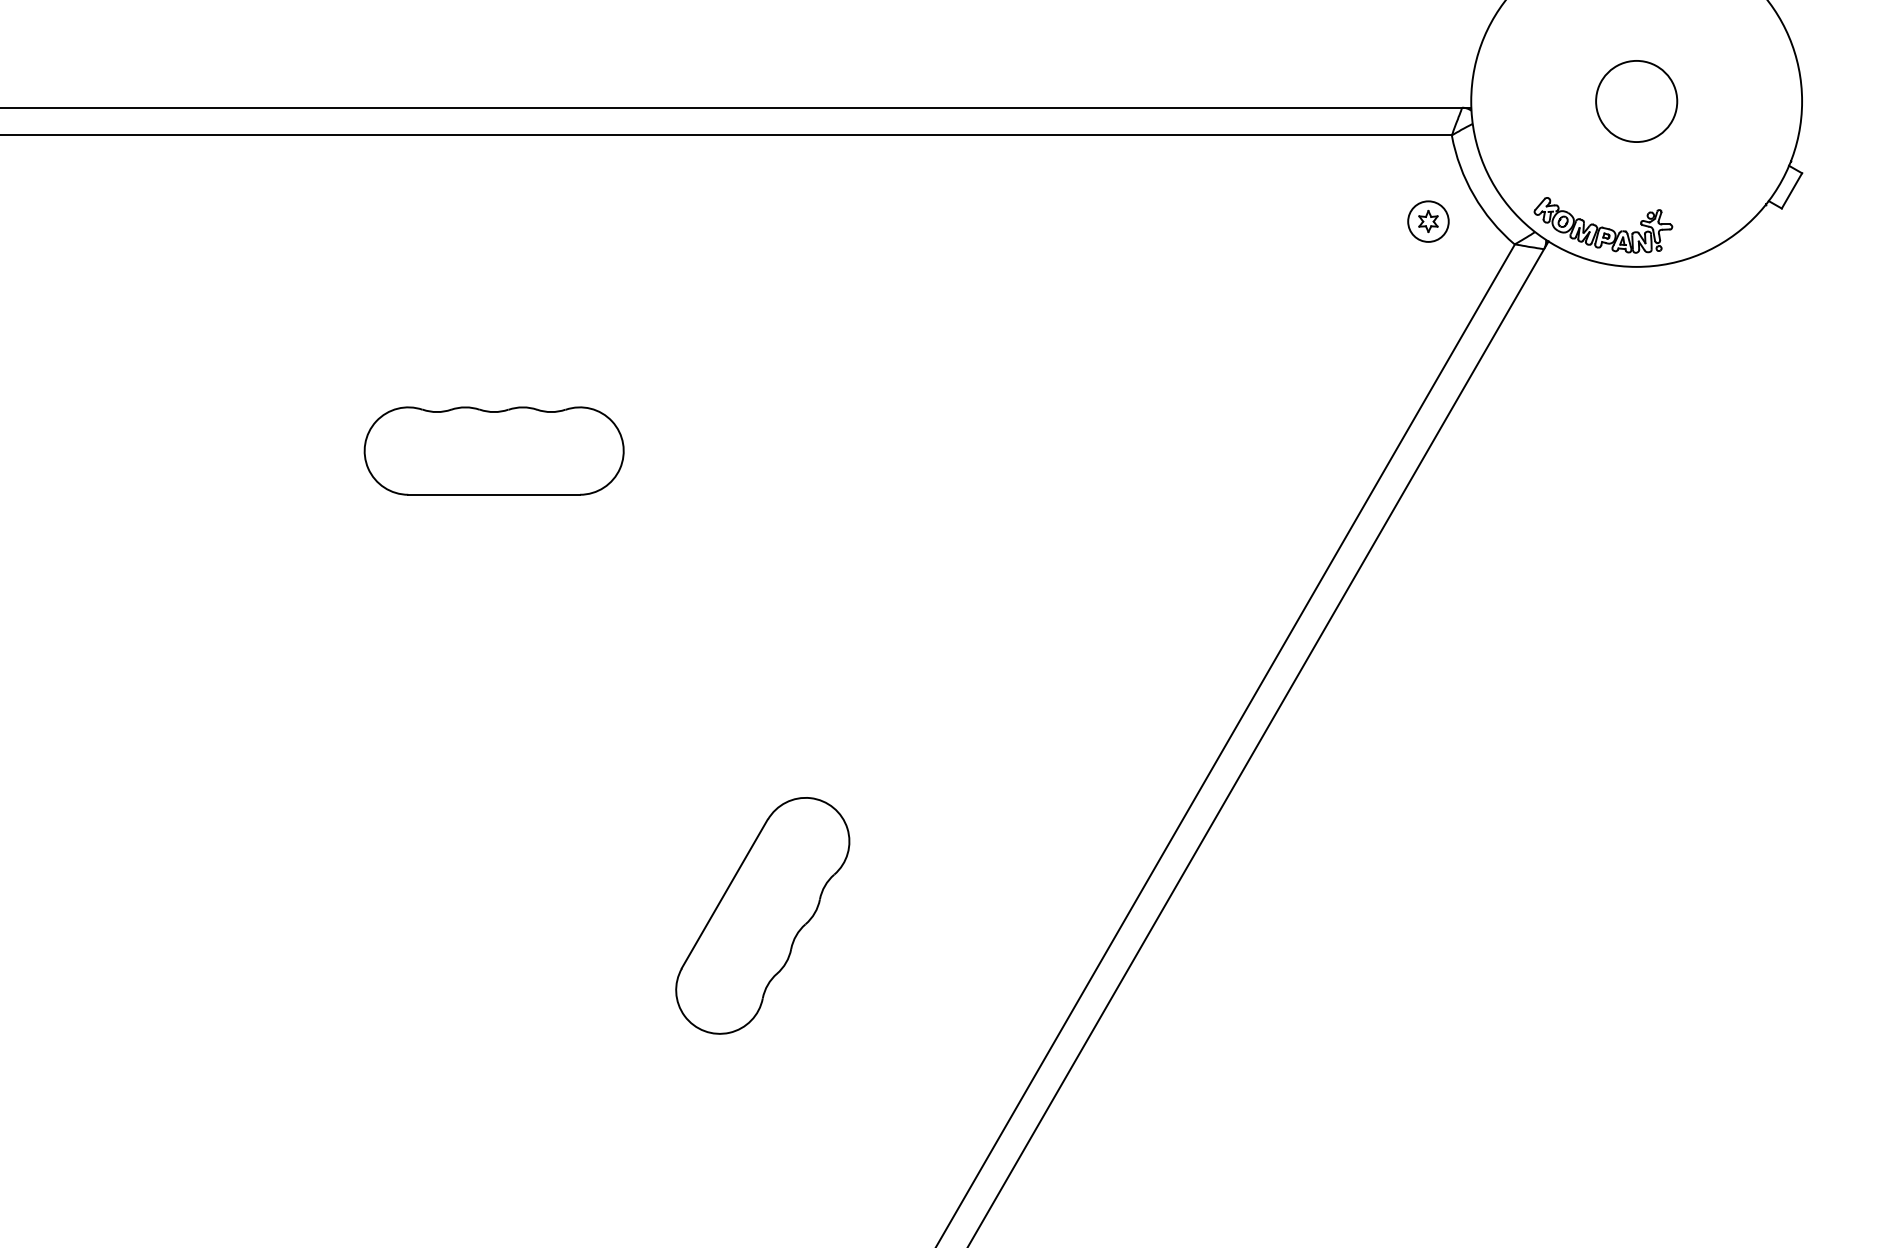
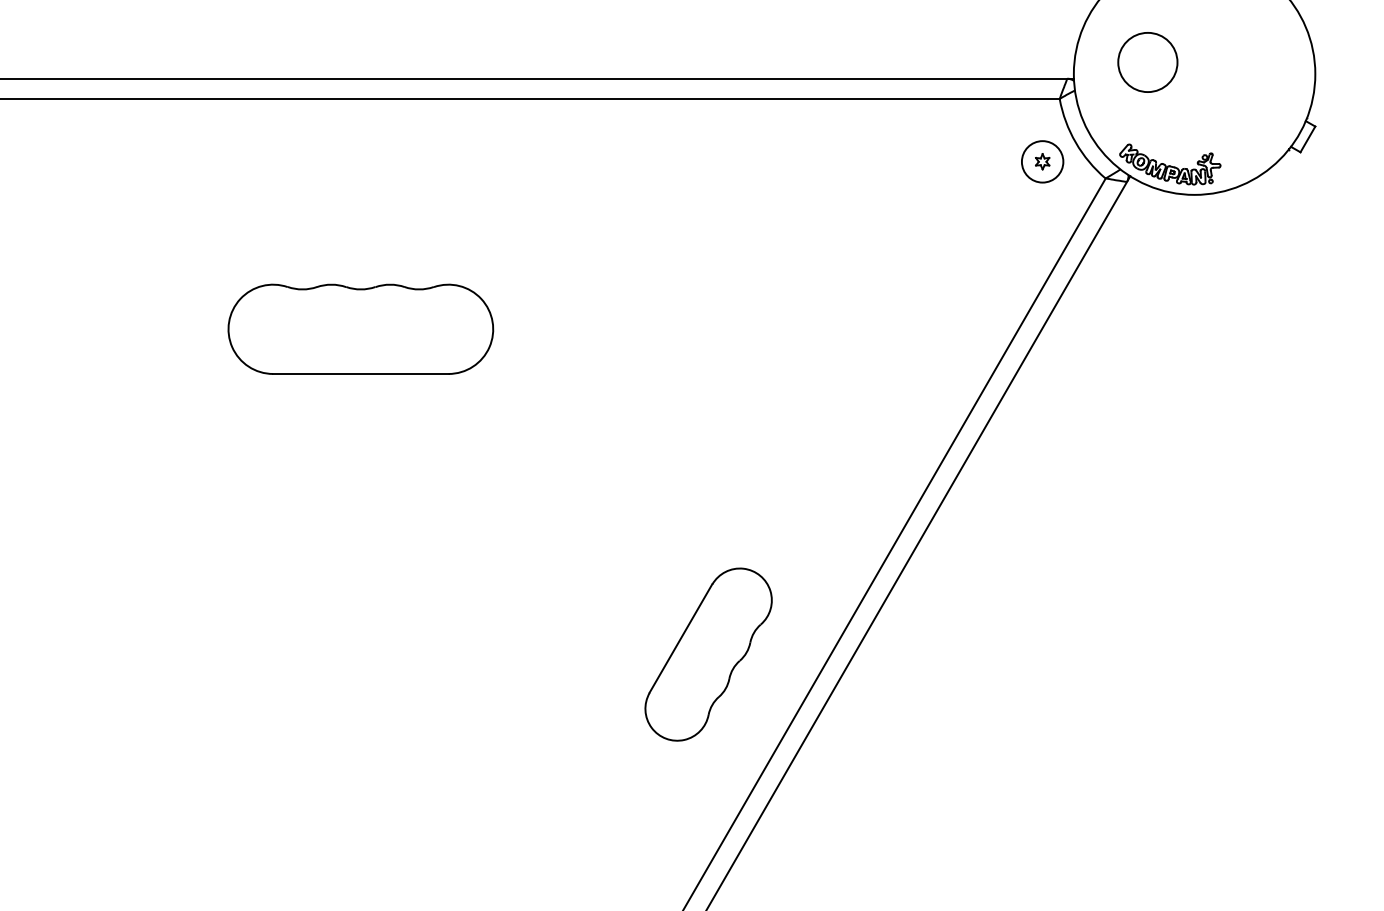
circle: (1636, 101) -> (1147, 62), moved
circle: (1428, 221) -> (1042, 161), size x1.4
part: (493, 450) -> (360, 328), size x1.4
part: (762, 915) -> (708, 654), moved

